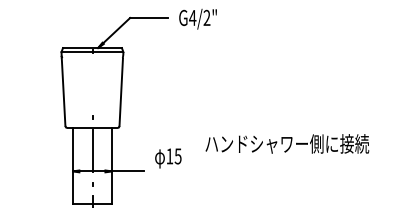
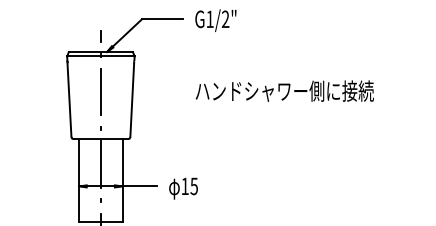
text: (192, 17) -> (209, 18), G4/2" -> G1/2"
line: (92, 33) -> (100, 36), added
line: (92, 84) -> (100, 91), added
text: (287, 143) -> (284, 90), moved
text: (168, 158) -> (183, 188), moved

